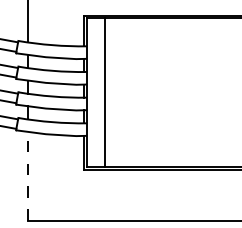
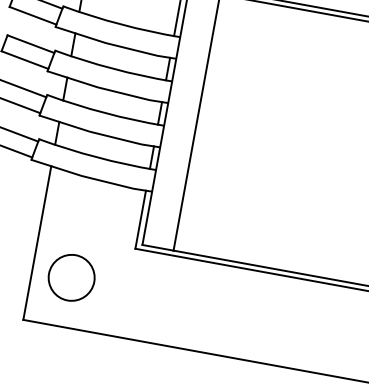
line: (27, 176) -> (36, 243), dashed -> solid
circle: (50, 192) -> (71, 277), added

